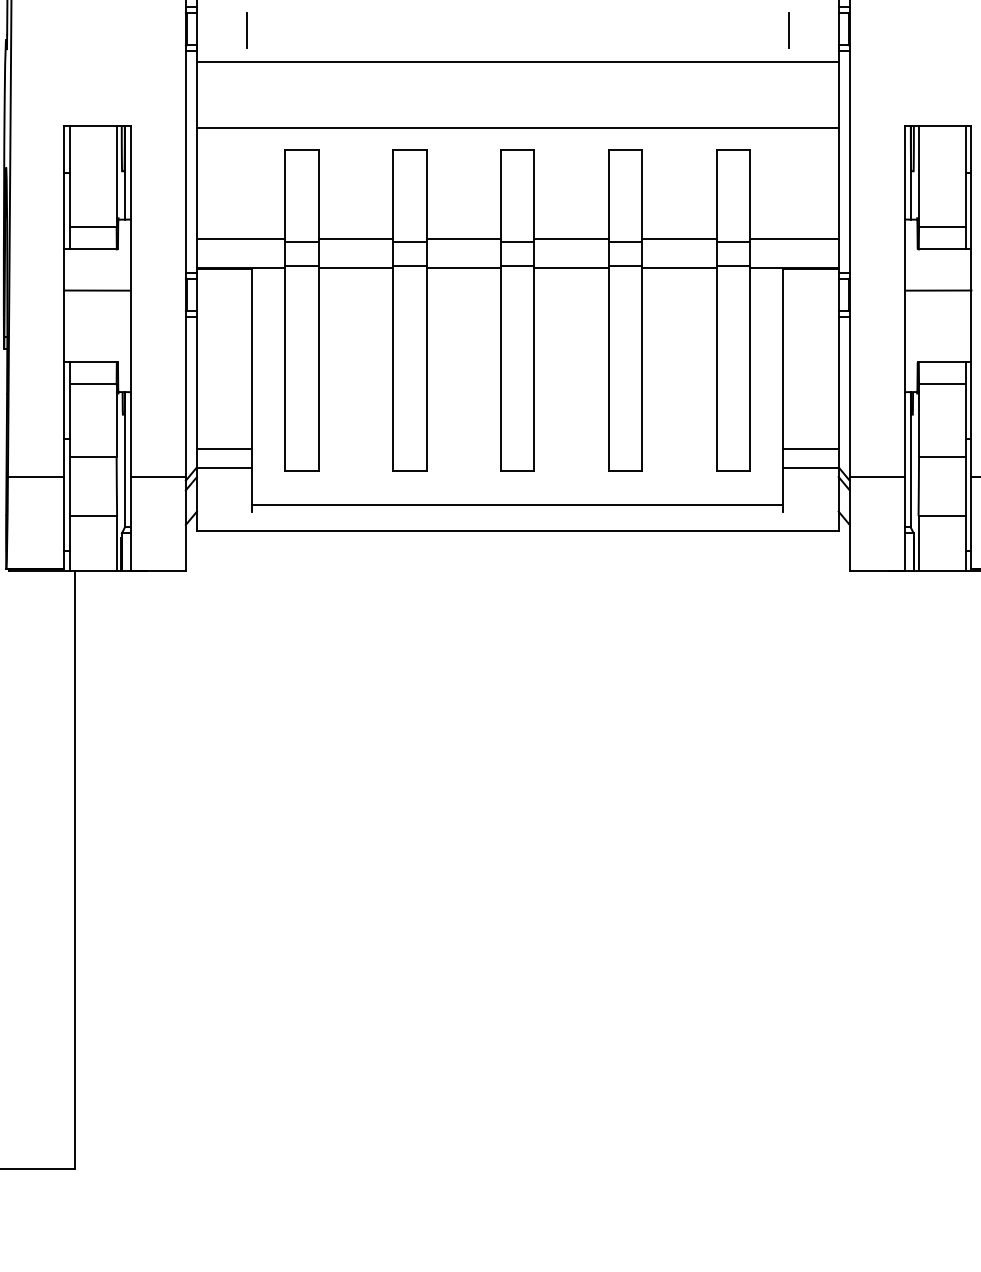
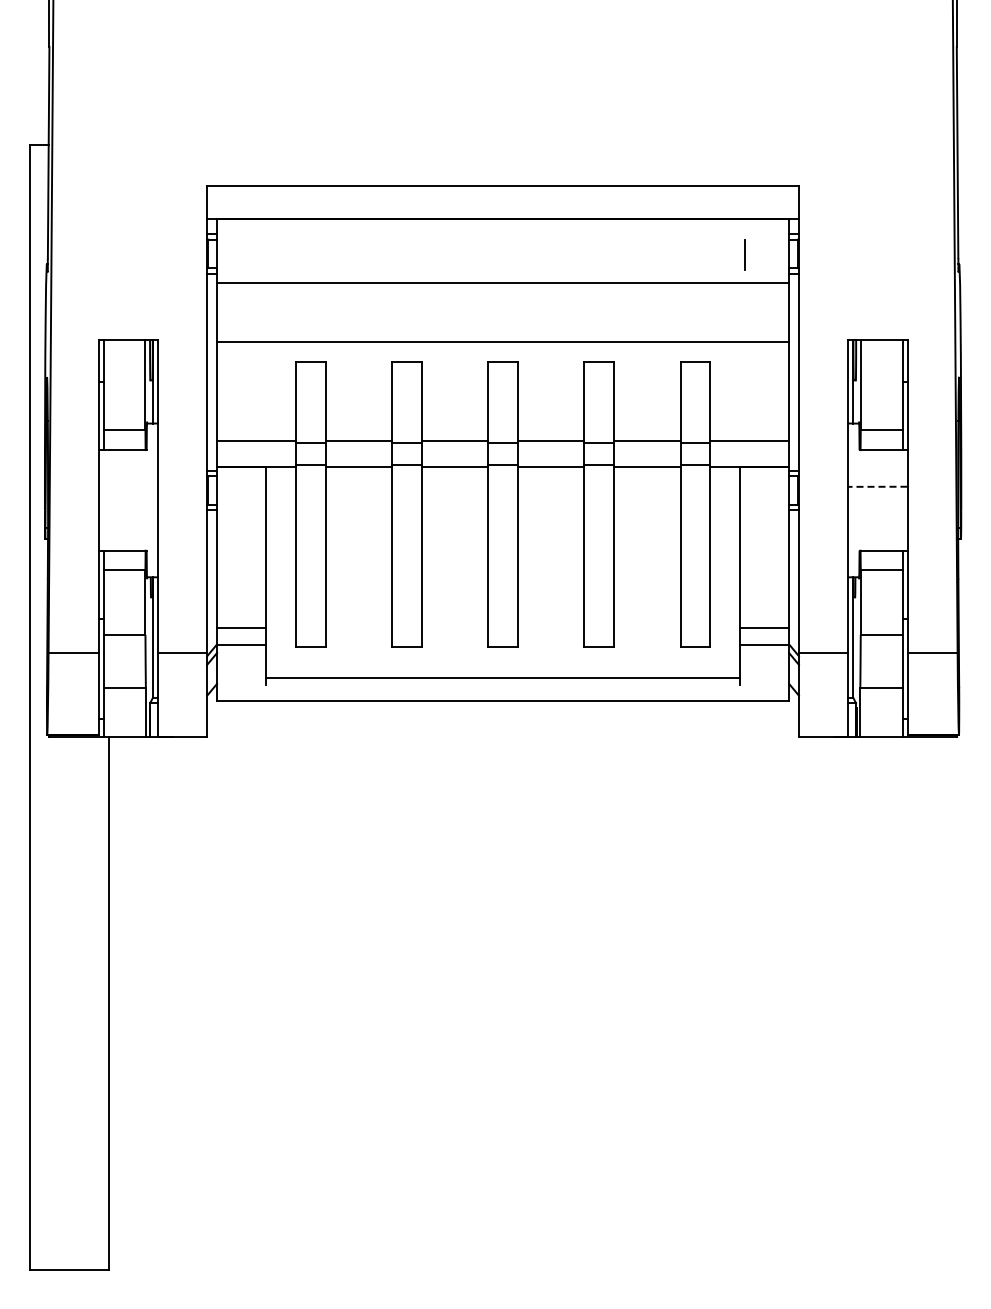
line: (245, 29) -> (260, 254), removed
line: (96, 290) -> (127, 486), removed
line: (937, 290) -> (877, 486), solid -> dashed

